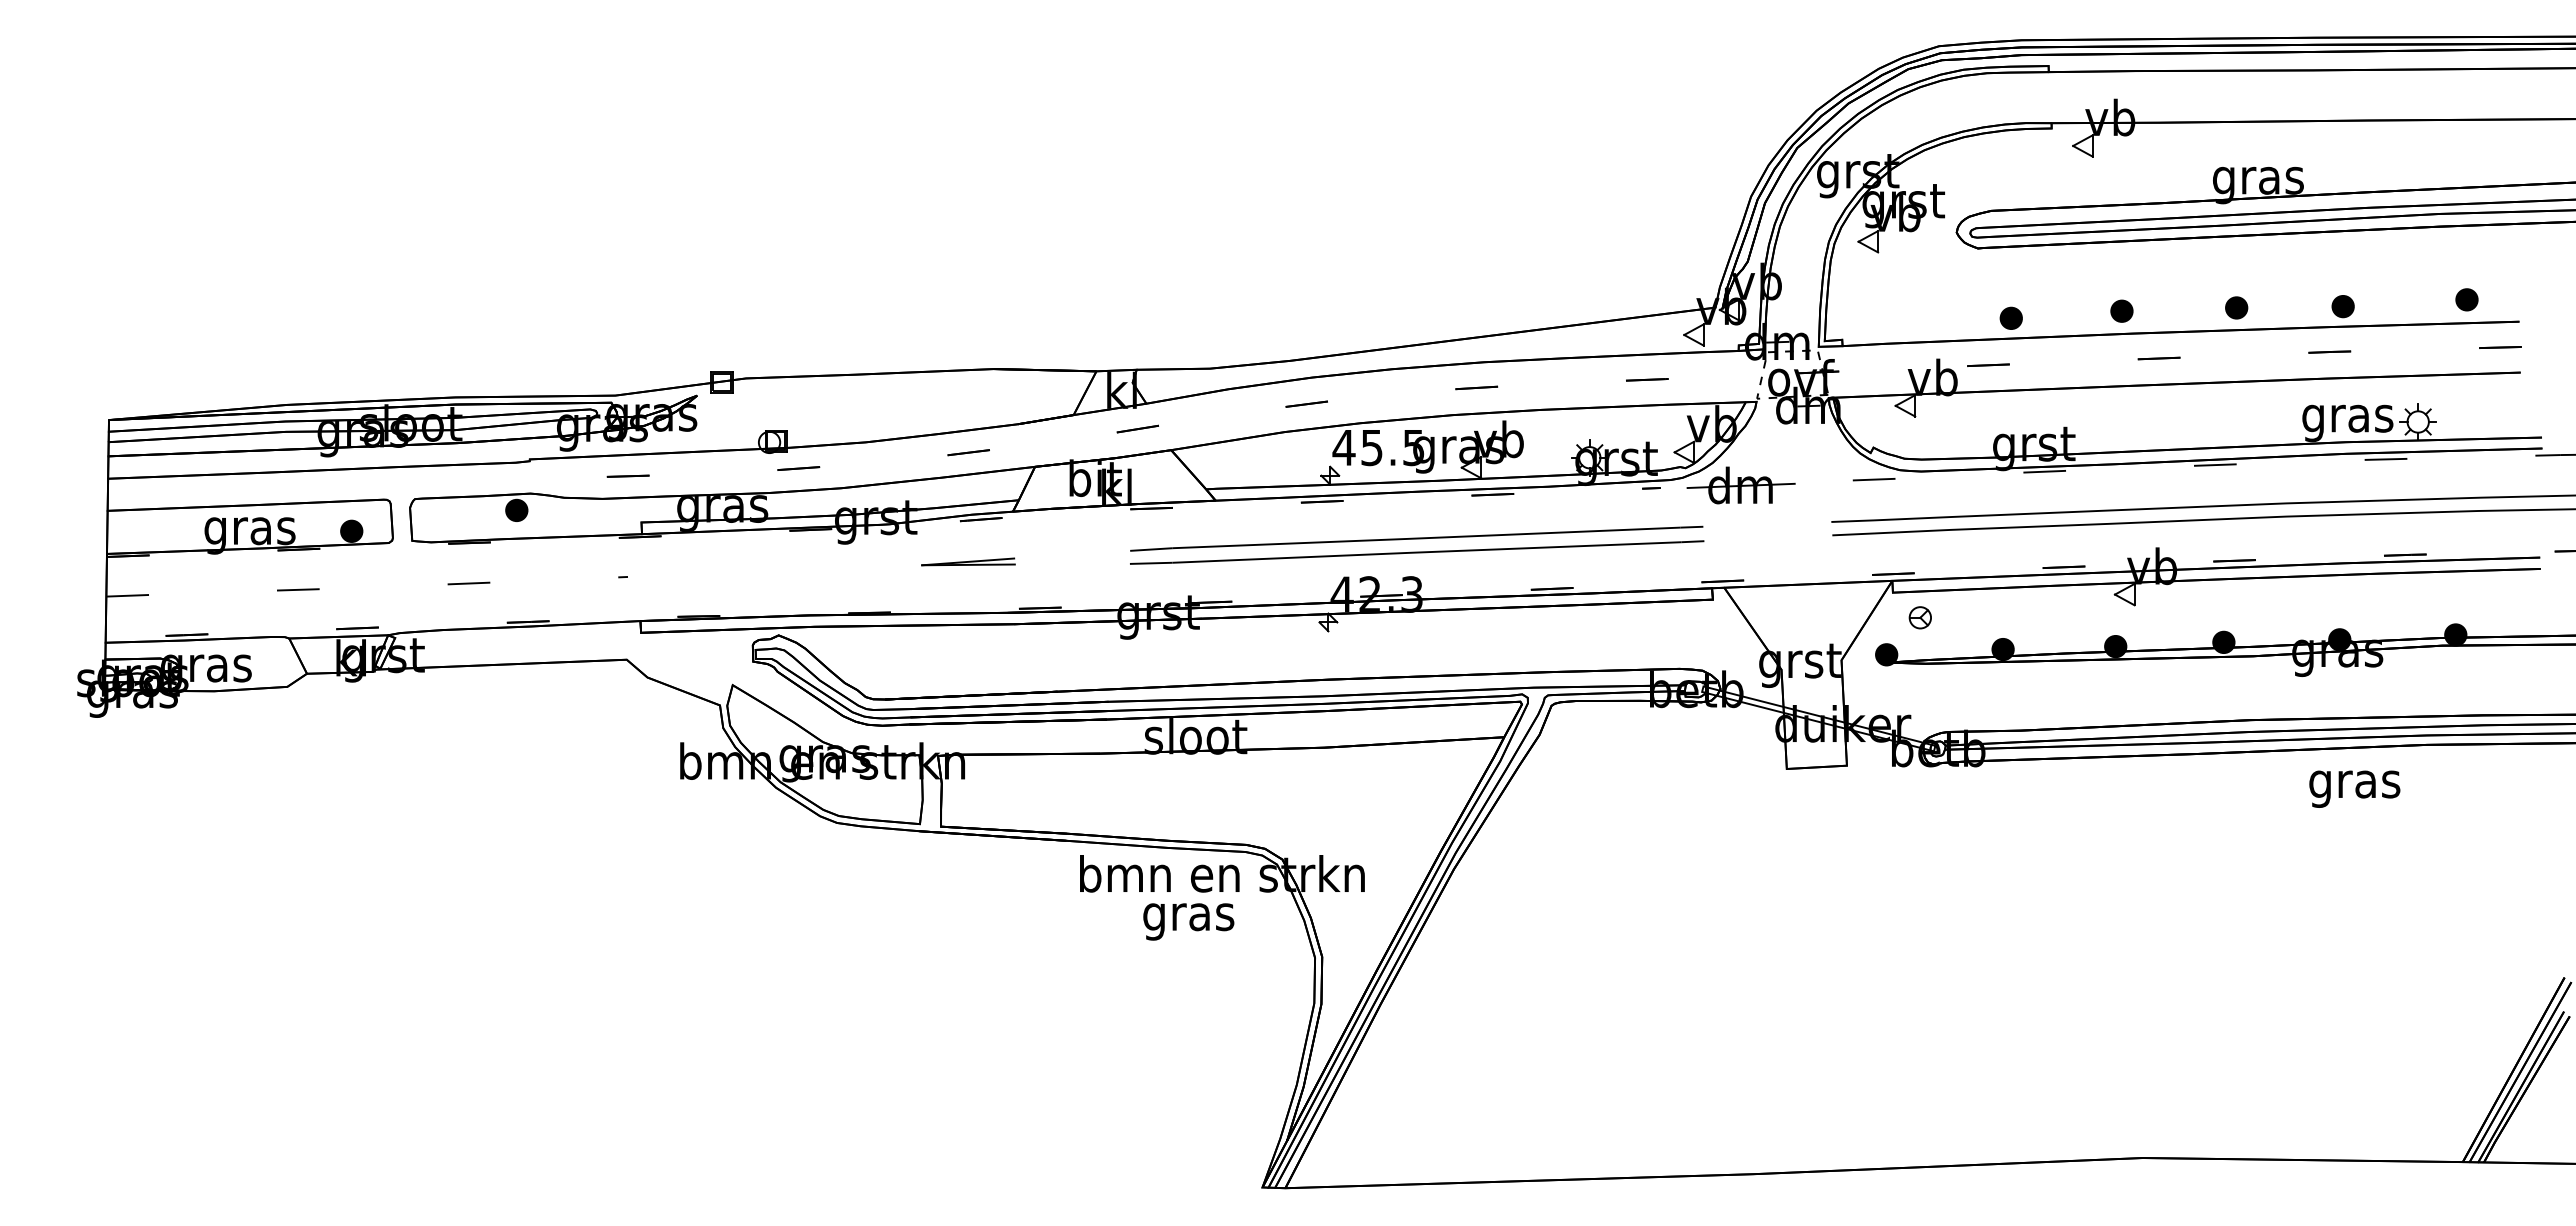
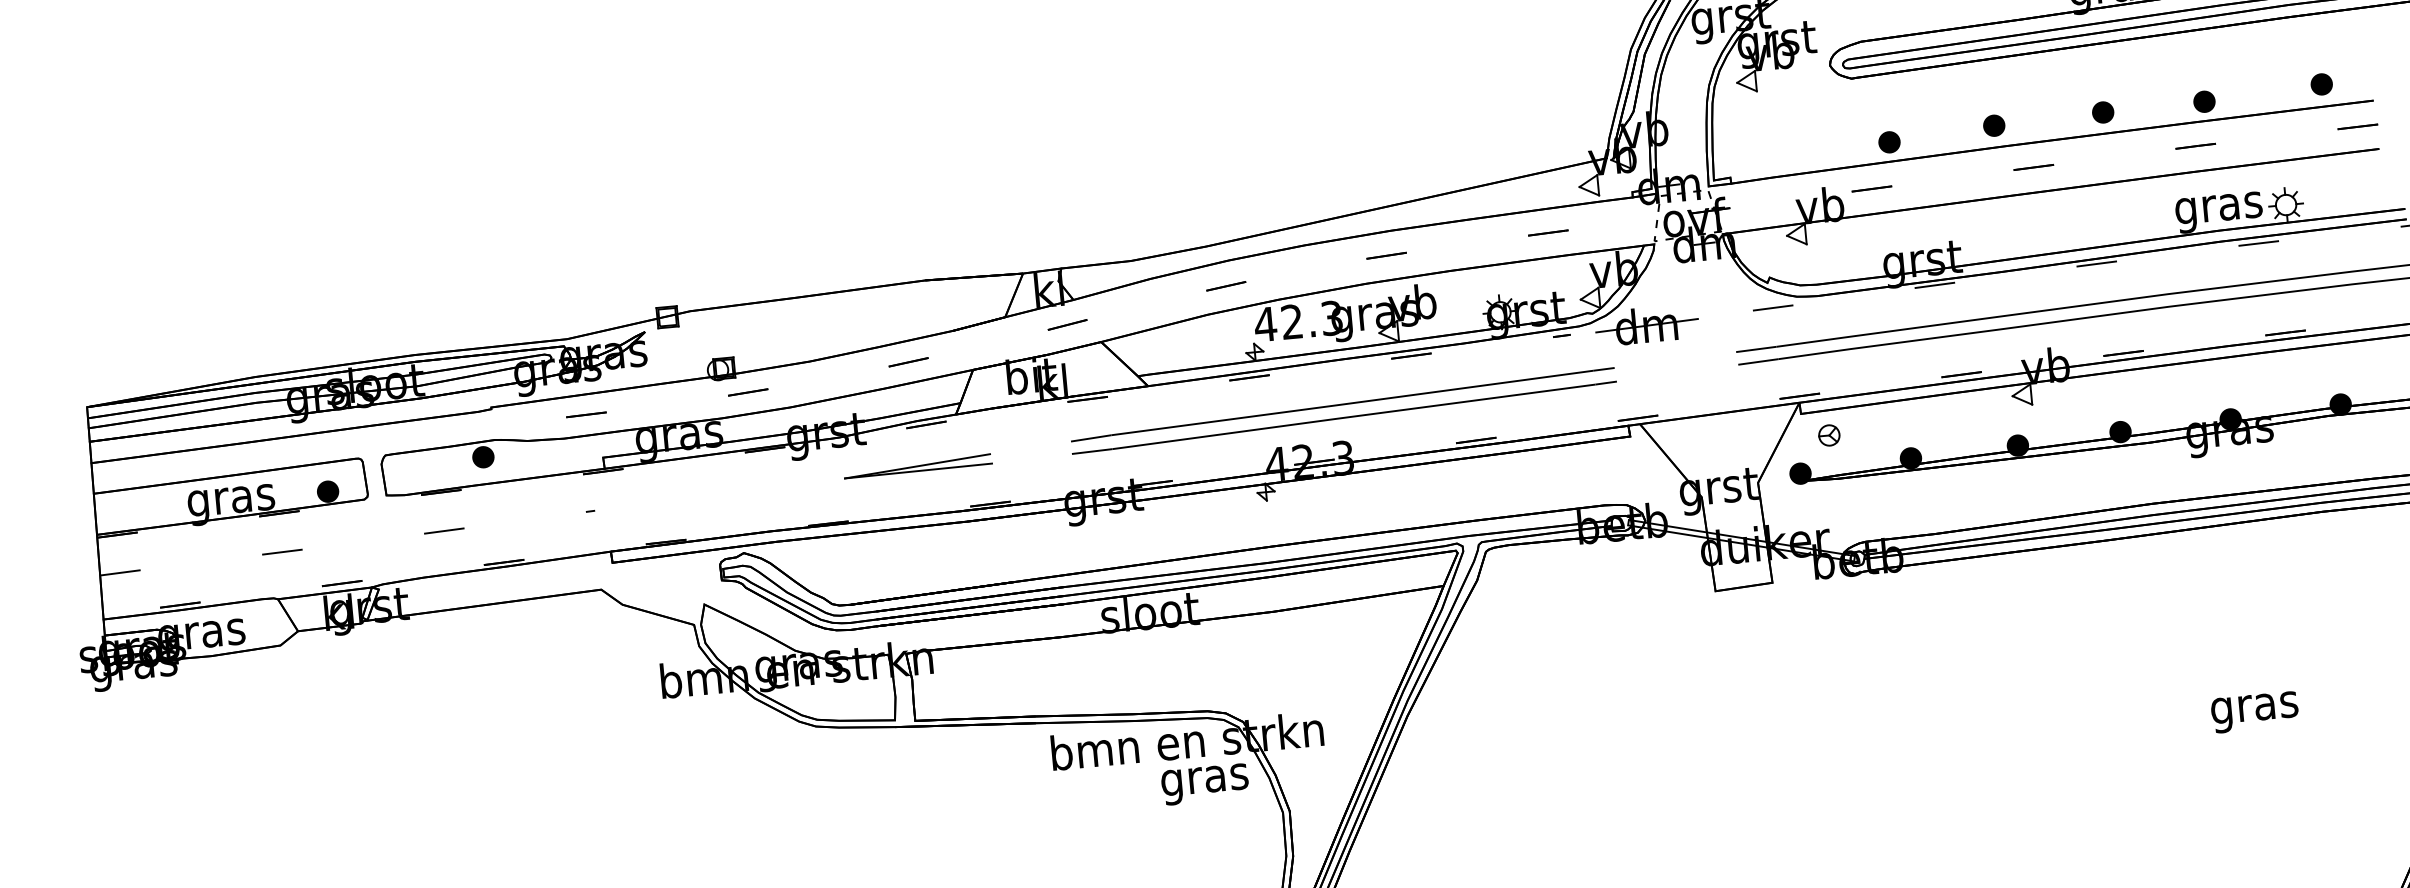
text: (1392, 447) -> (1311, 319), 45.5 -> 42.3
part: (968, 561) -> (918, 465), size x1.67
text: (2354, 788) -> (2254, 711), moved
text: (1188, 921) -> (1204, 784), moved

